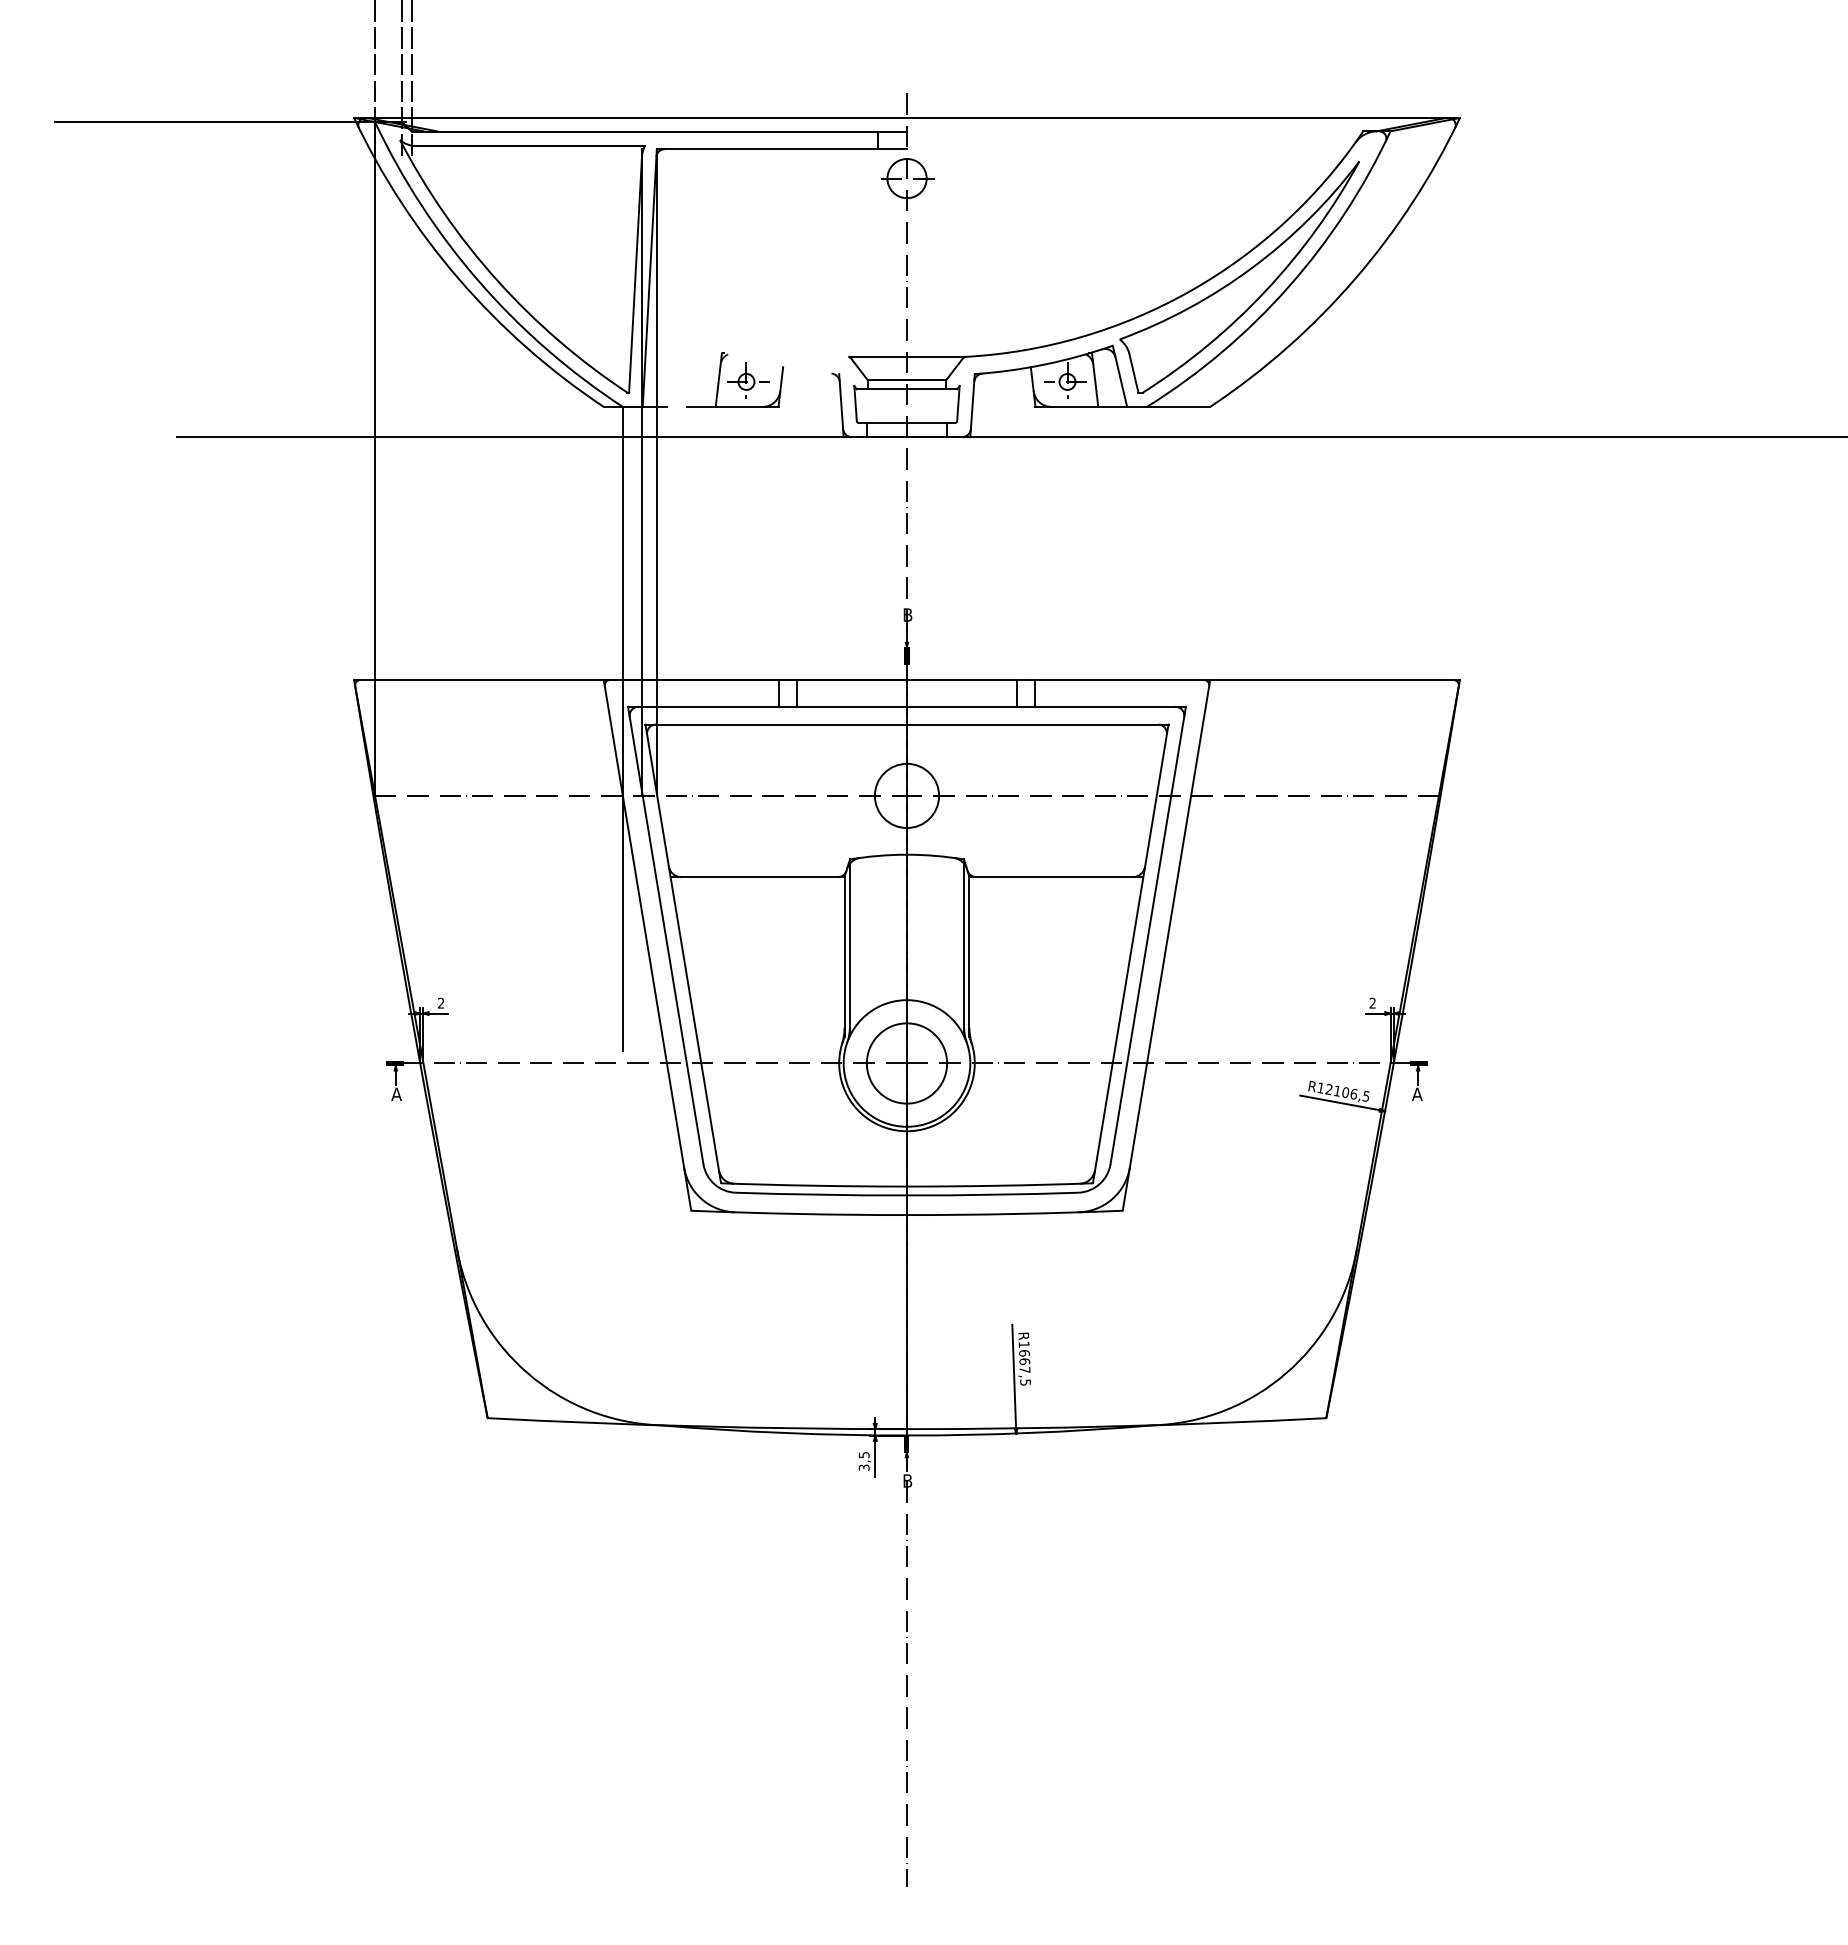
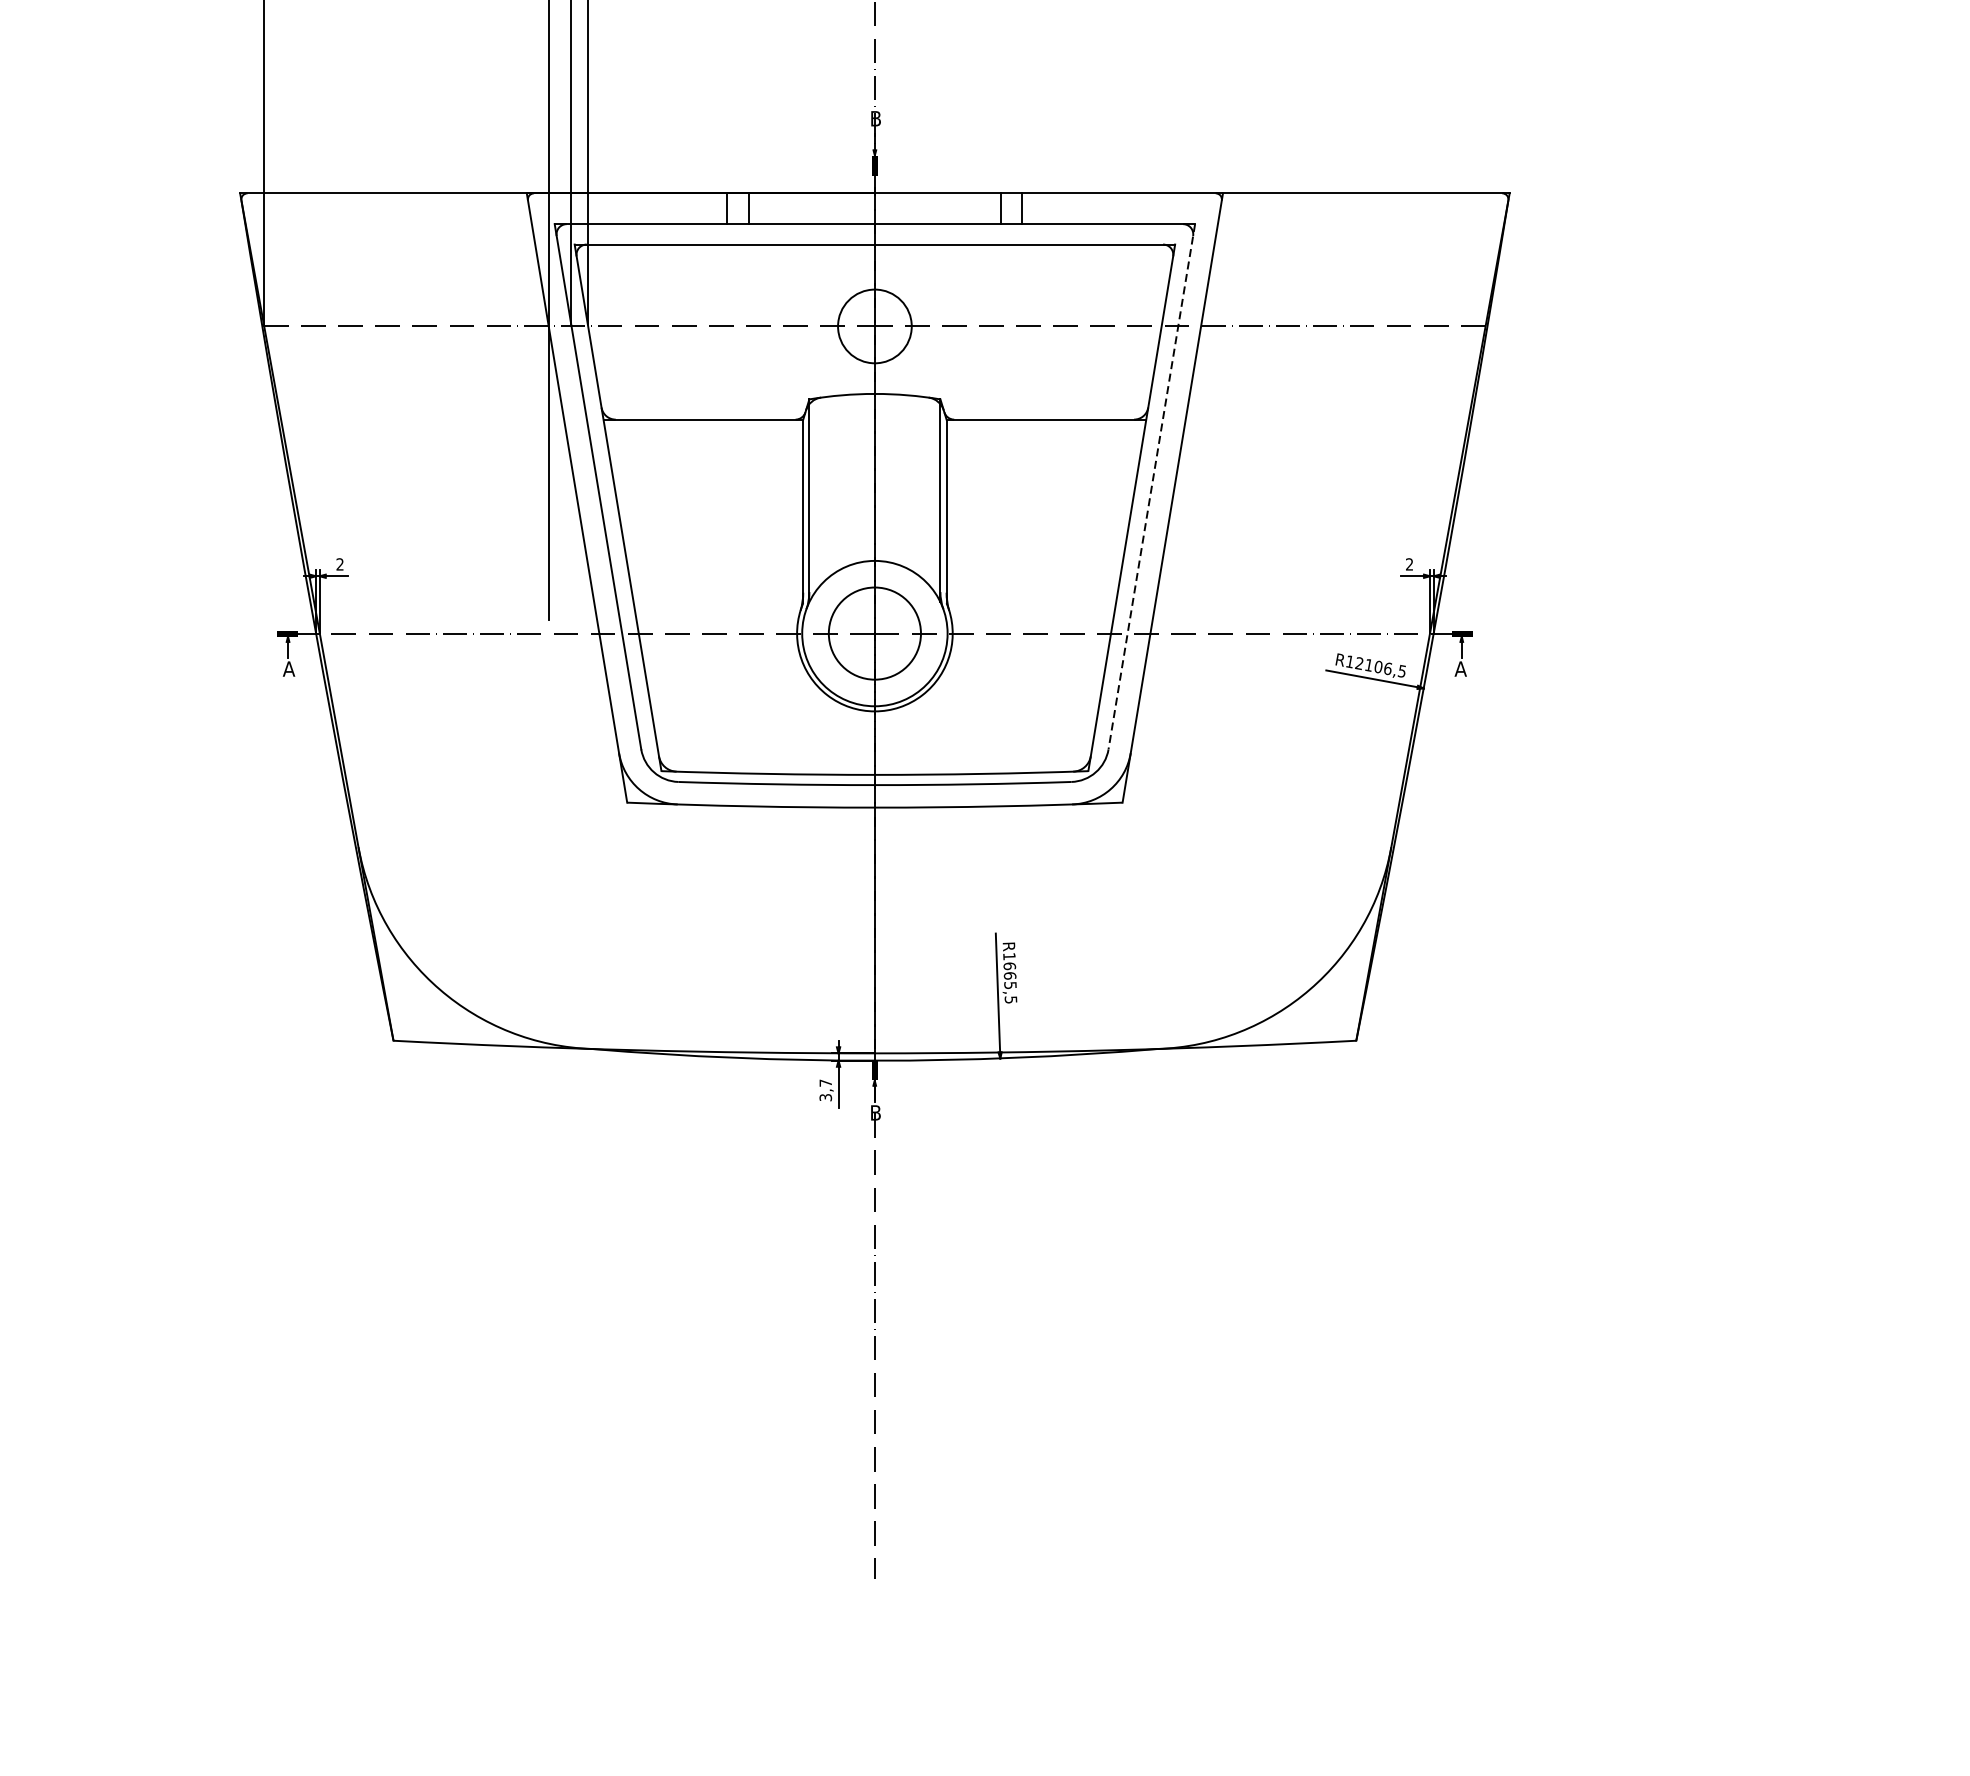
line: (1148, 935) -> (1152, 486), solid -> dashed
text: (1024, 1369) -> (1009, 984), R1667,5 -> R1665,5
text: (863, 1455) -> (824, 1083), 3,5 -> 3,7

